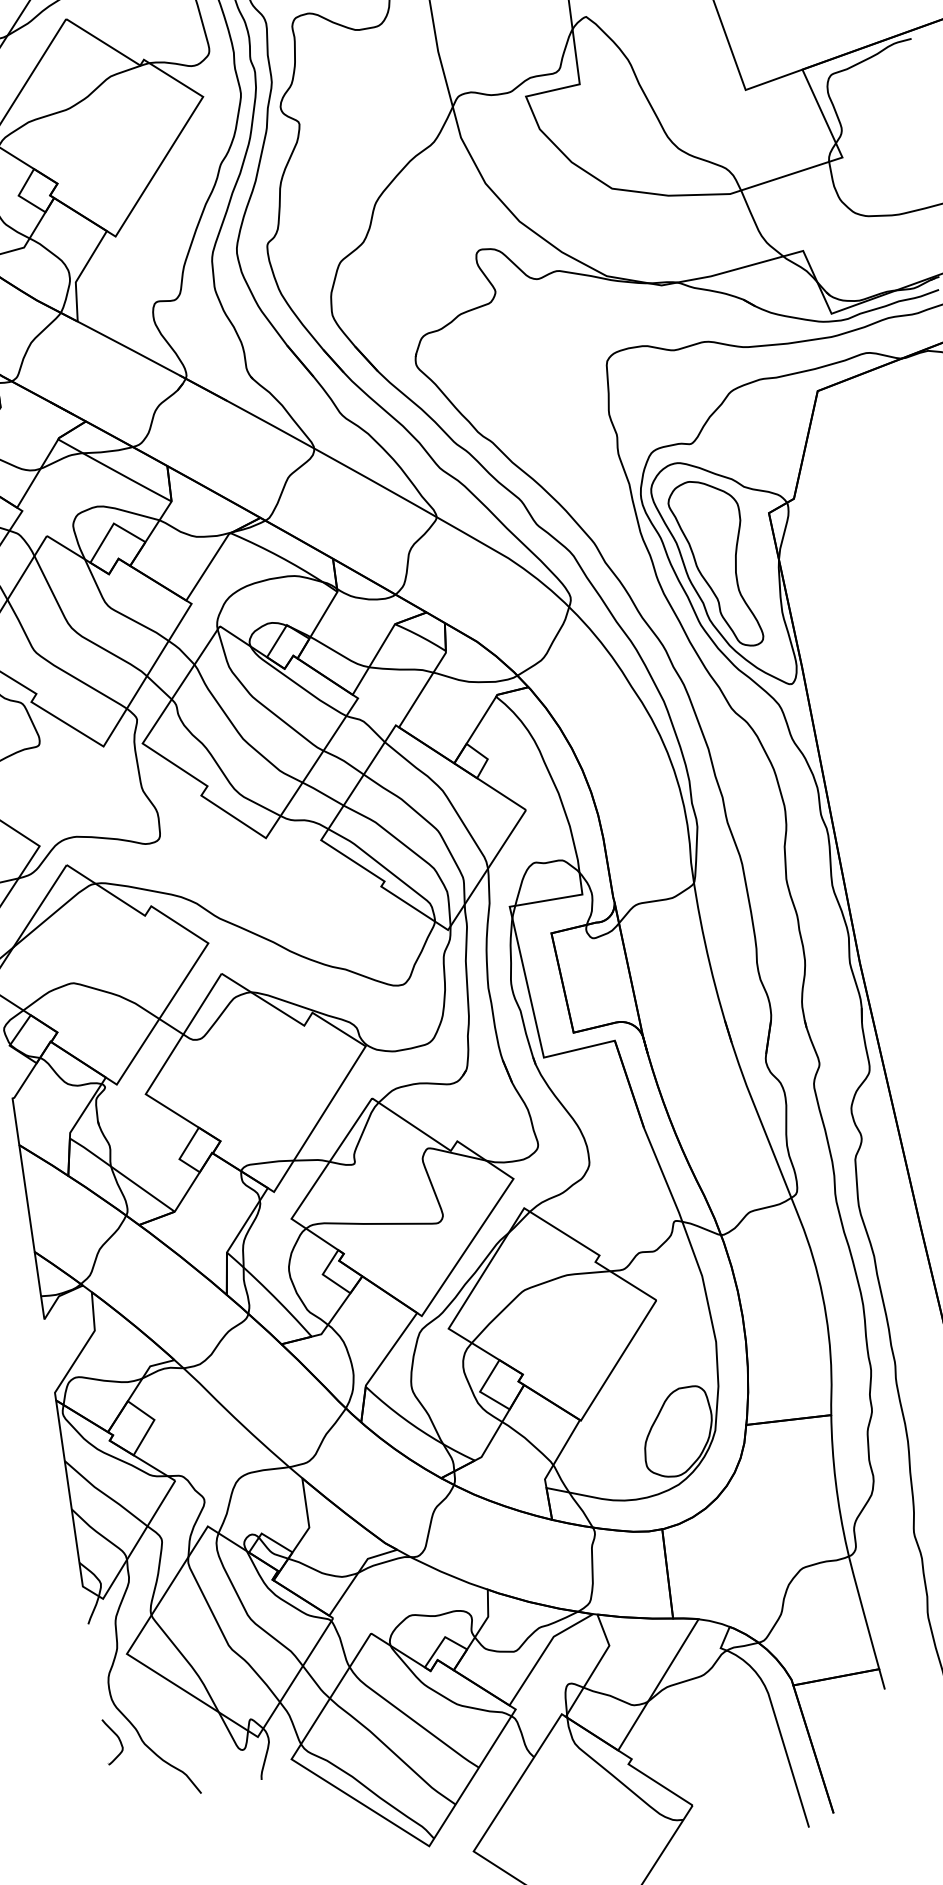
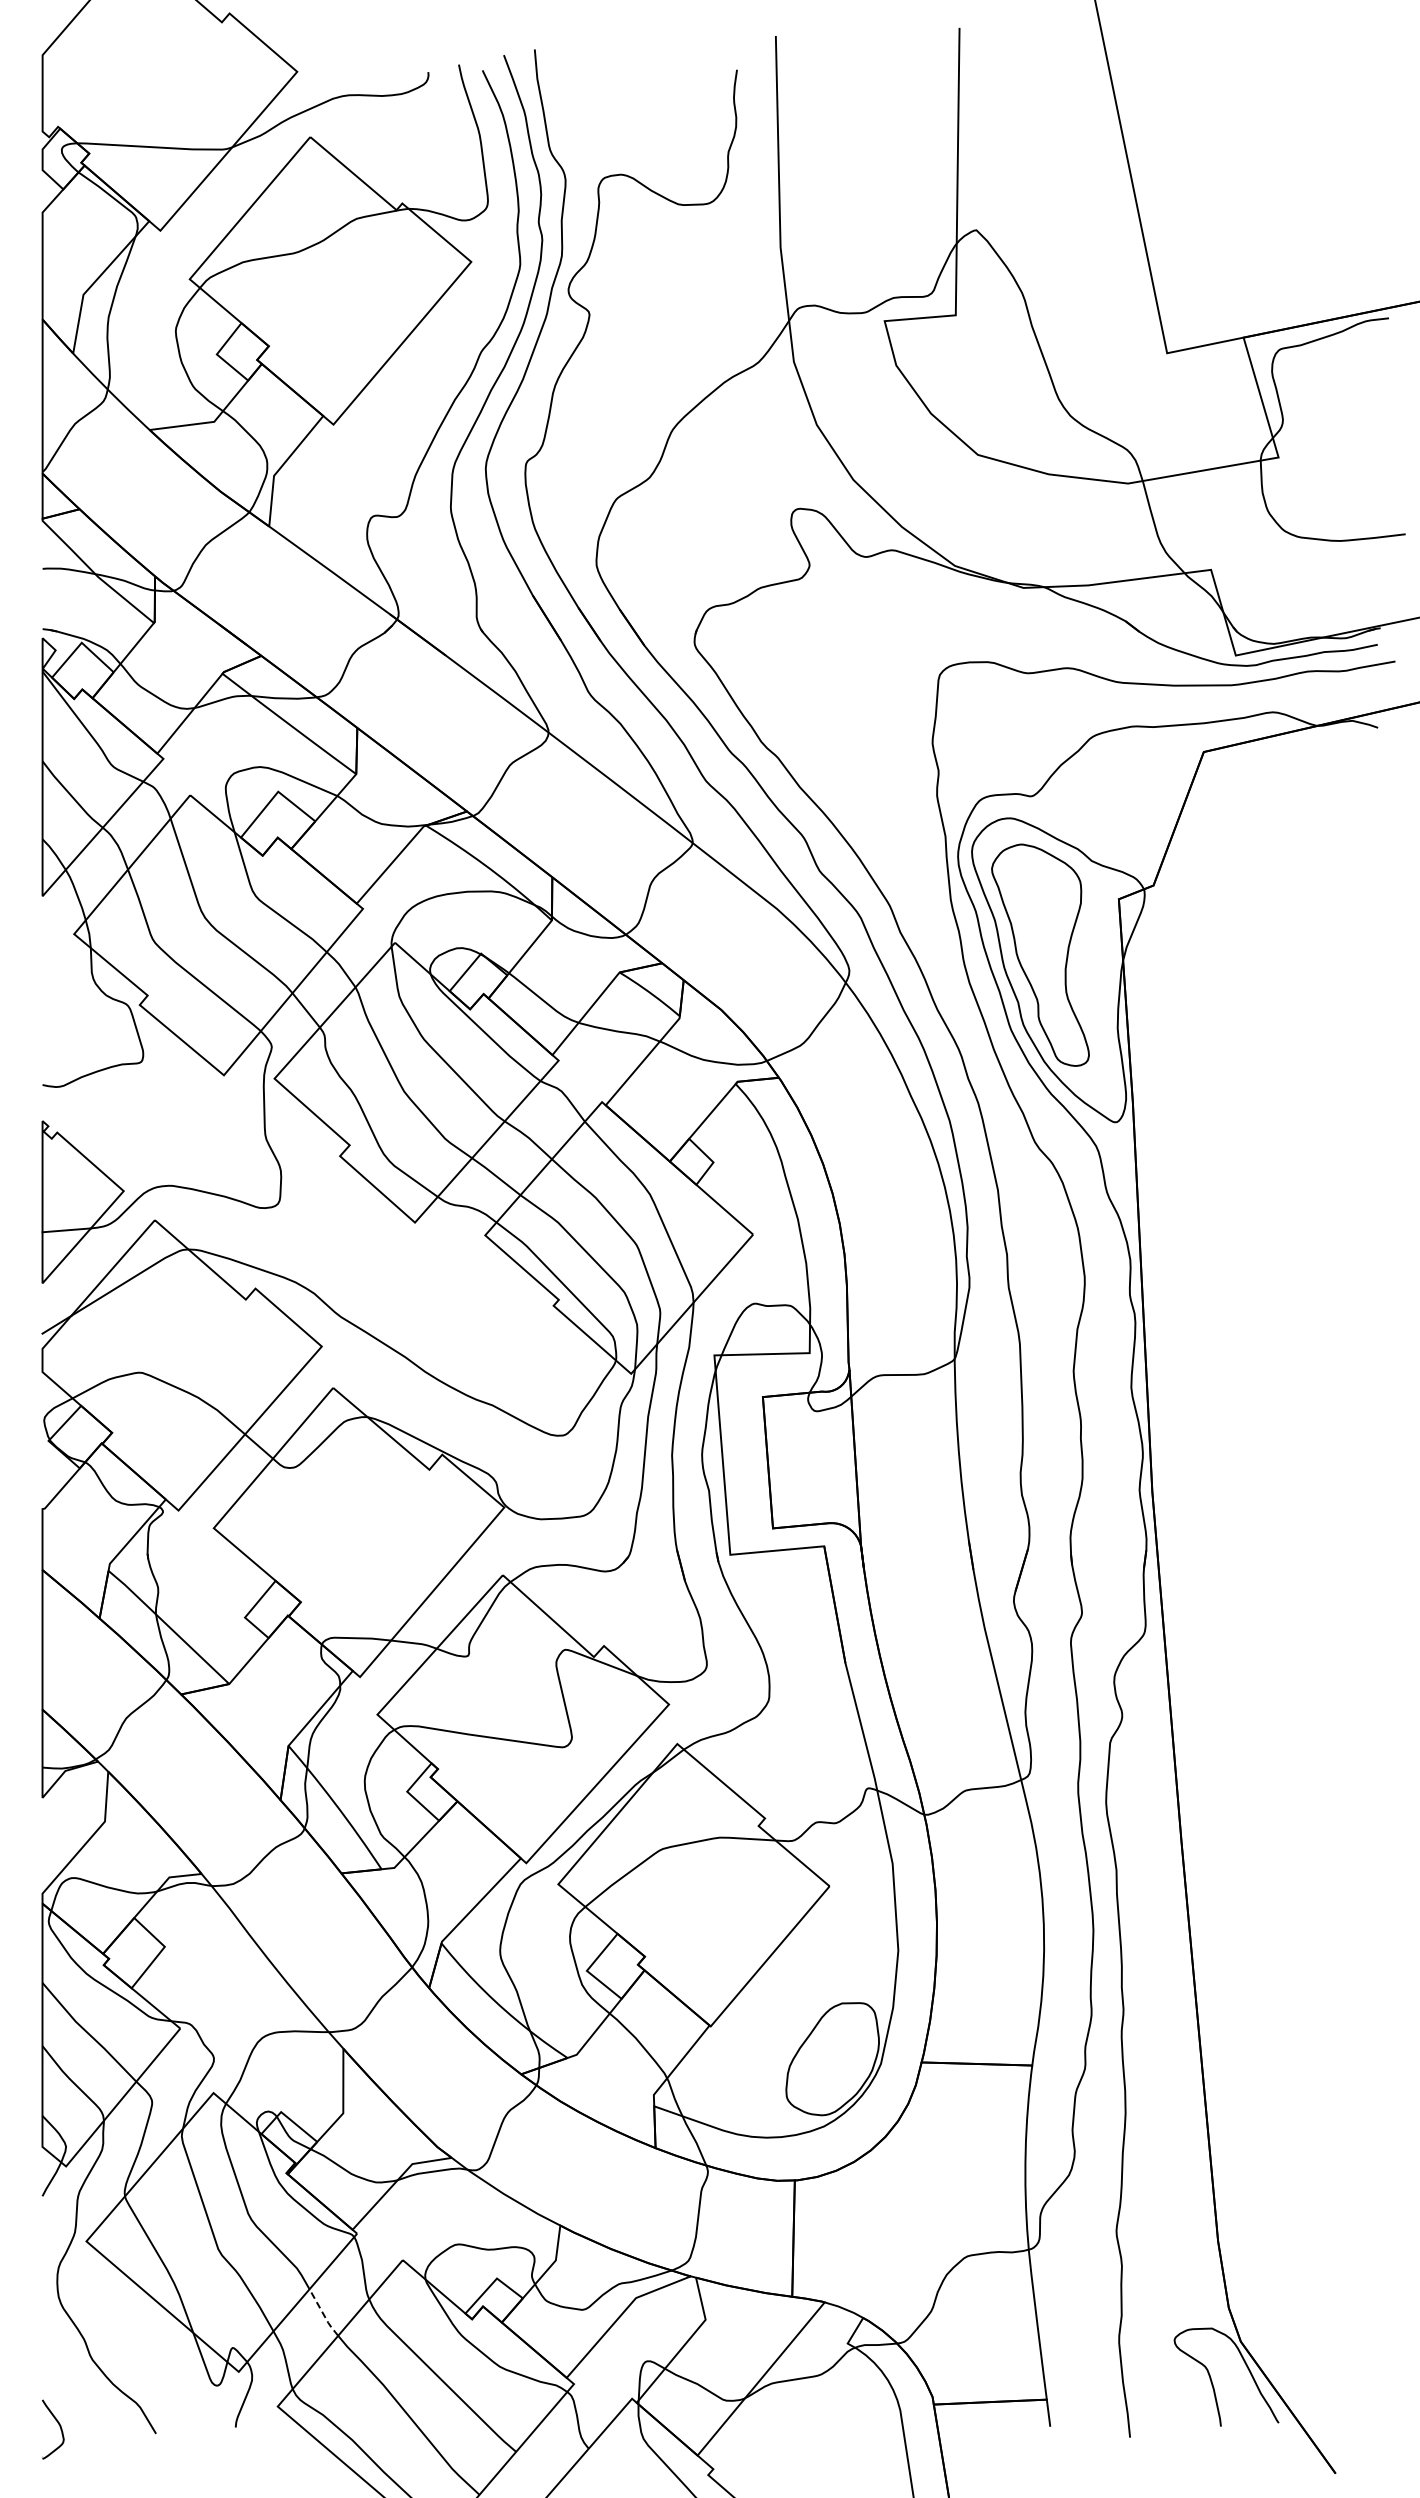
line: (316, 1683) -> (323, 2314), solid -> dashed
part: (118, 1738) -> (59, 2426), moved

